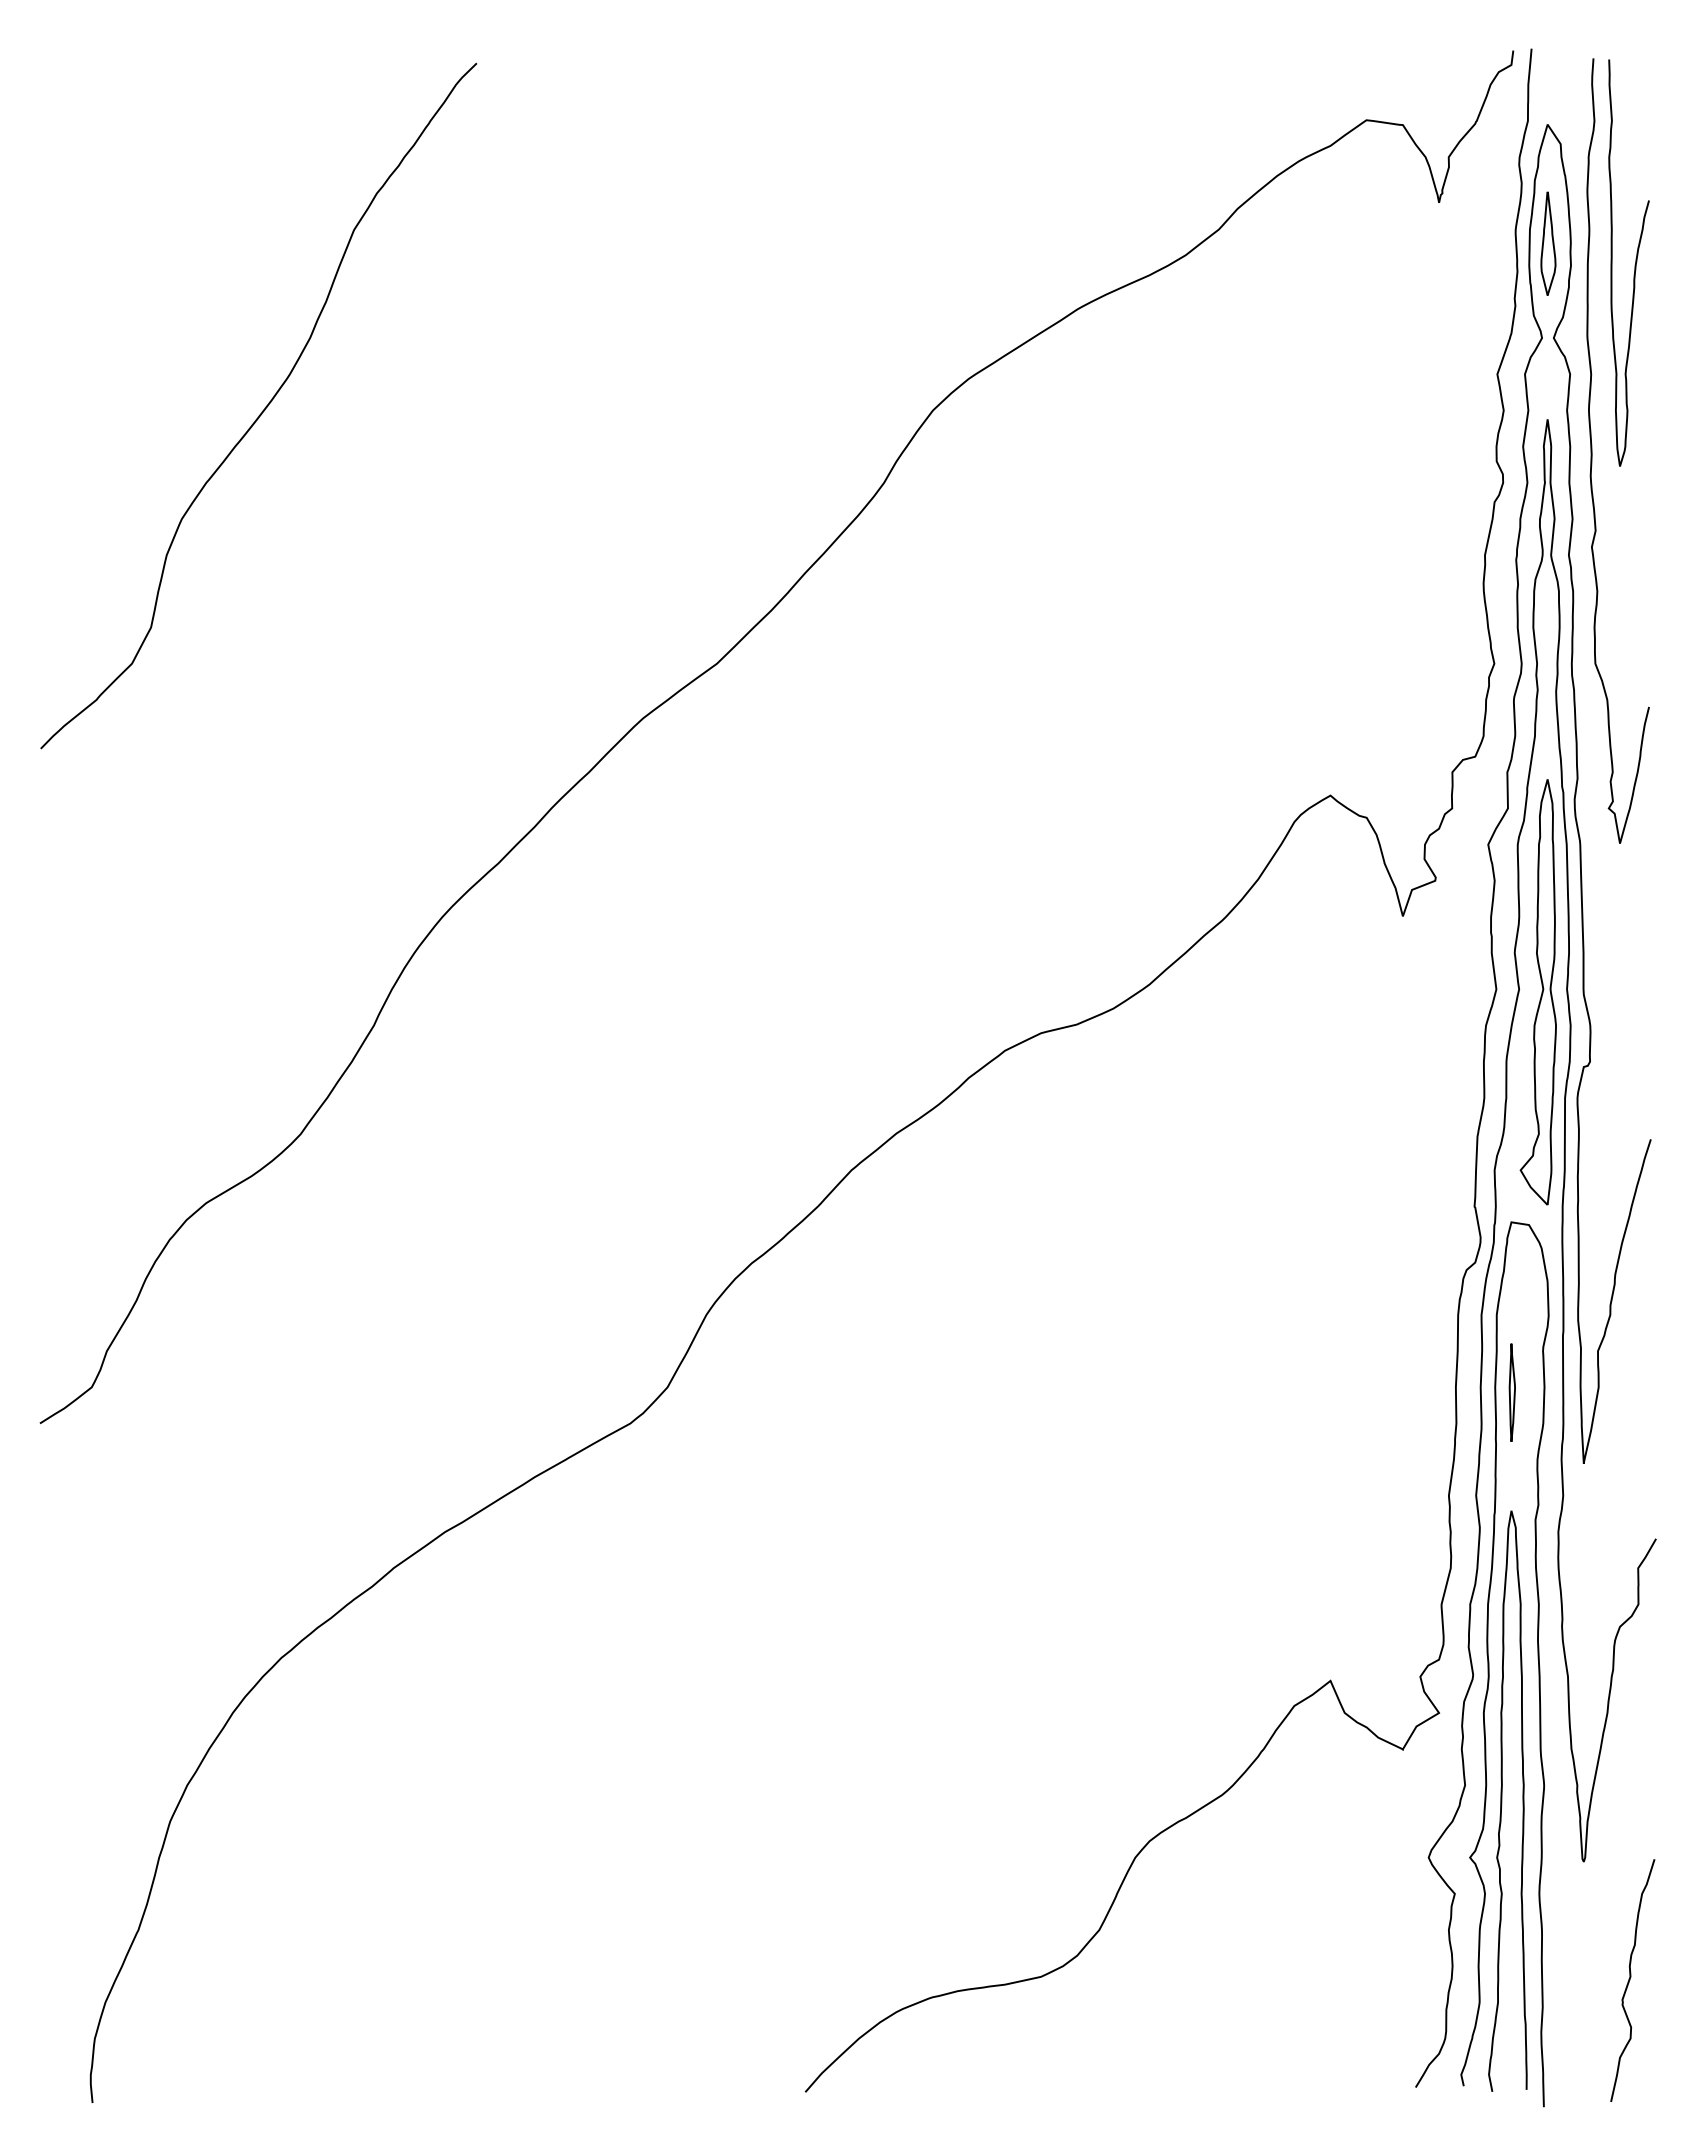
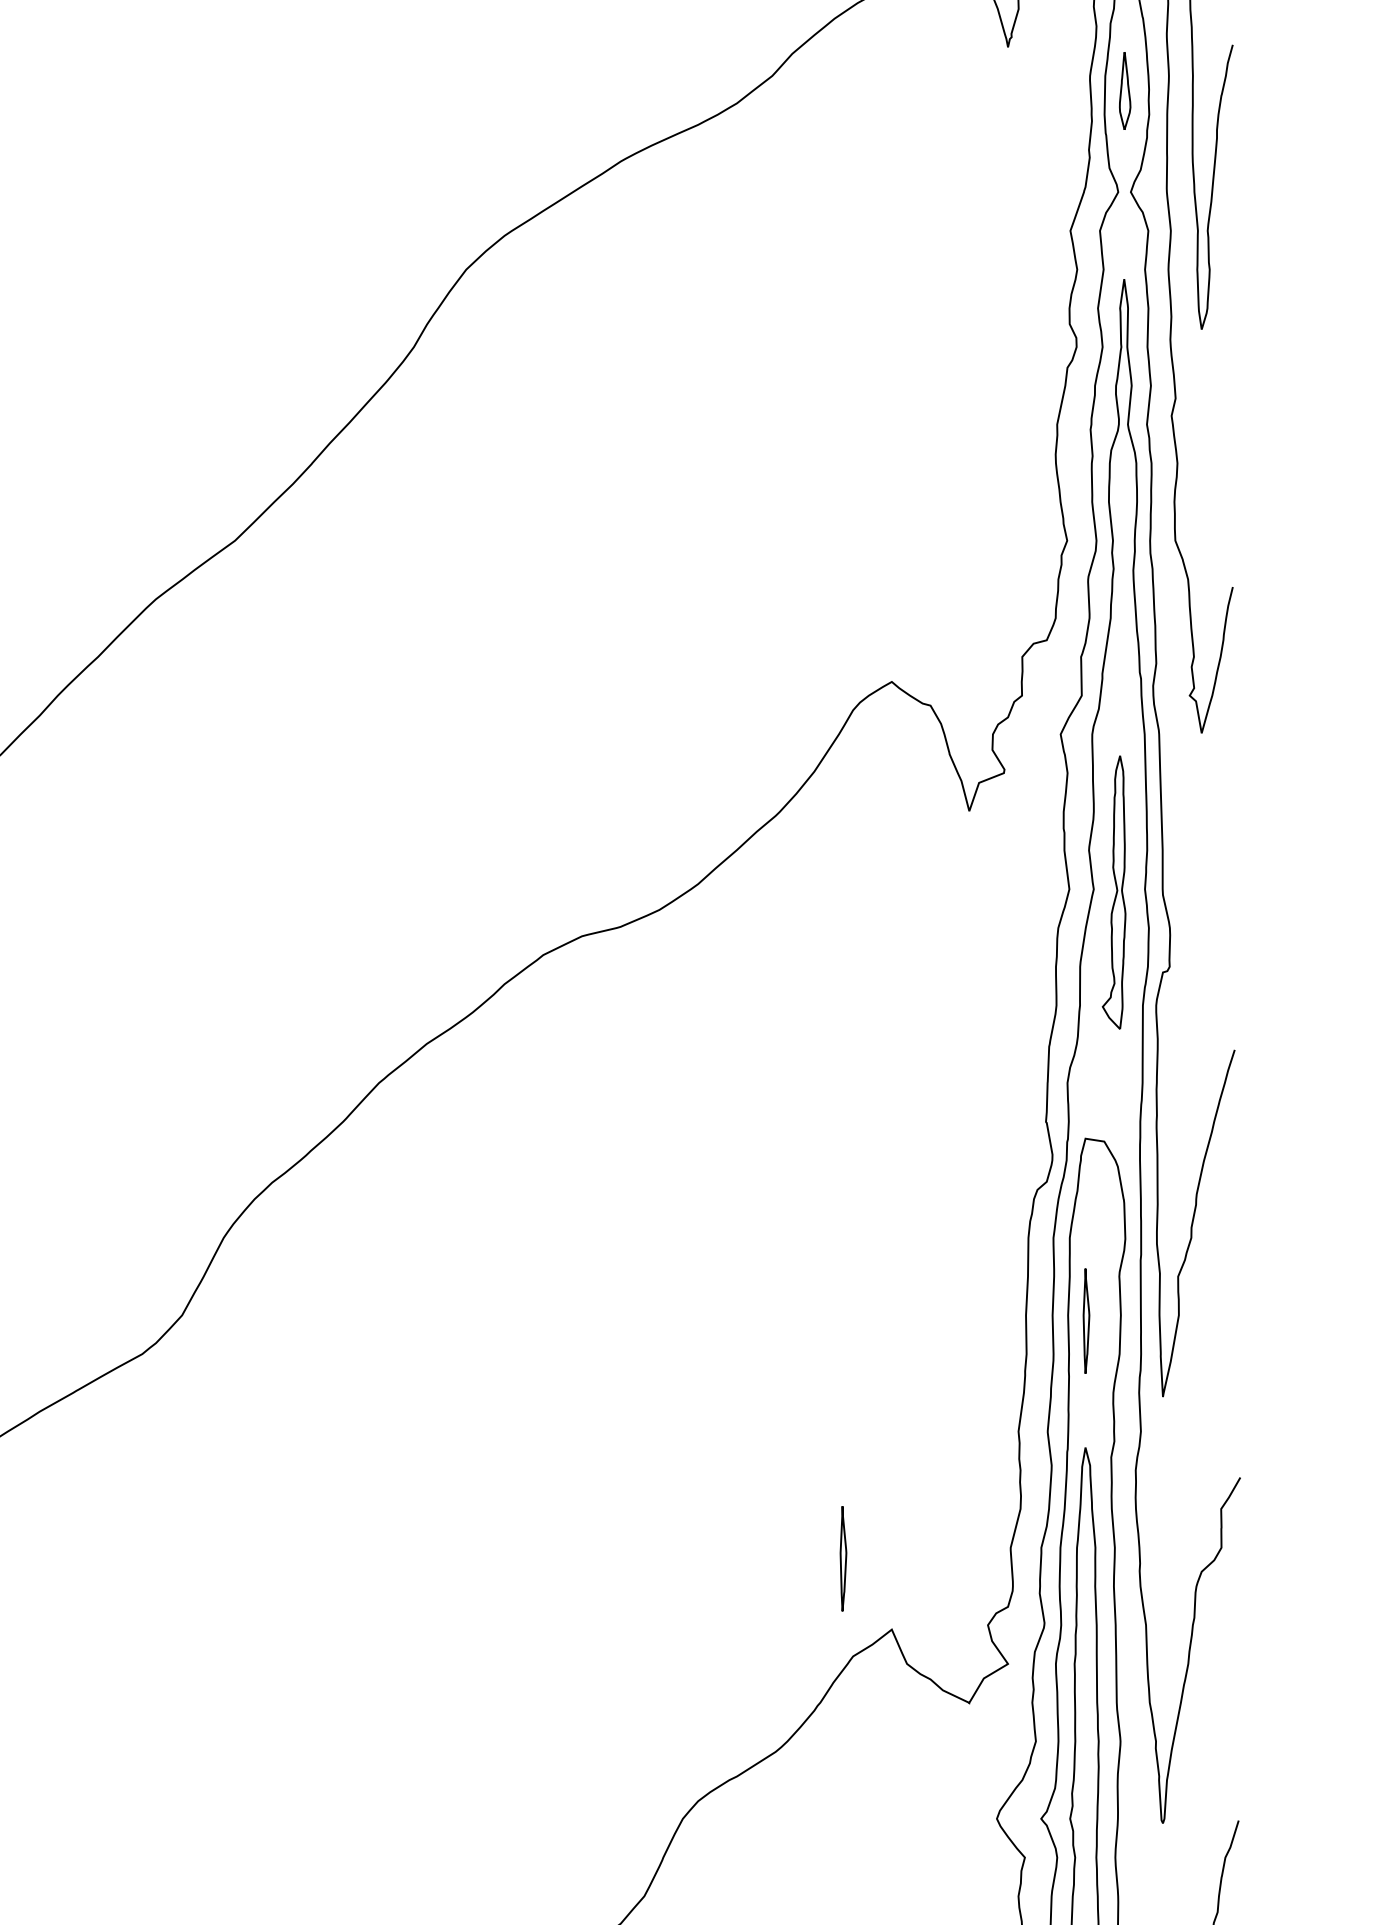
part: (1548, 243) -> (1125, 90), size x0.7
part: (1537, 992) -> (1113, 892), size x0.6
part: (1284, 1614) -> (842, 1558), added

